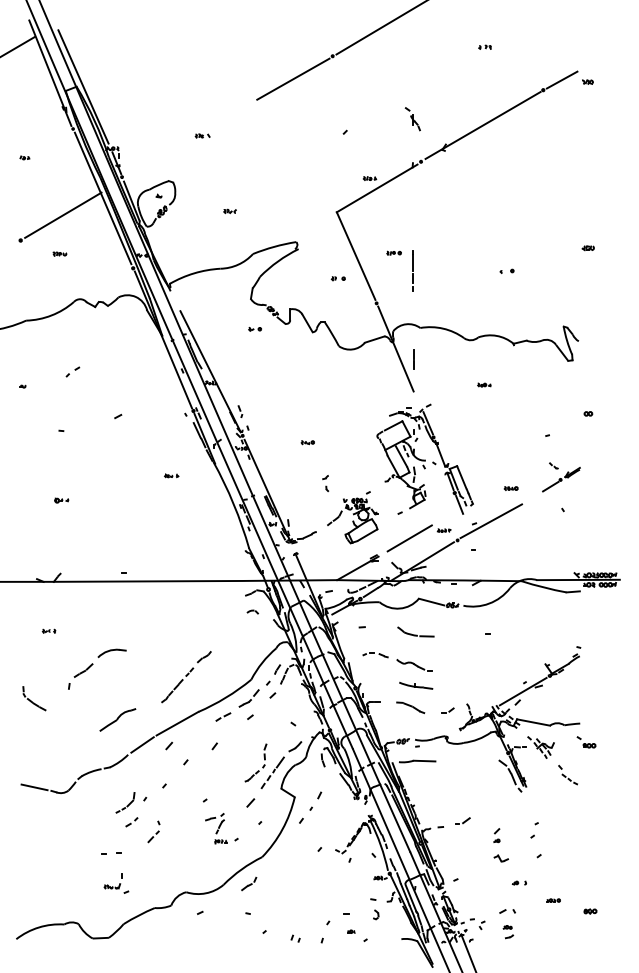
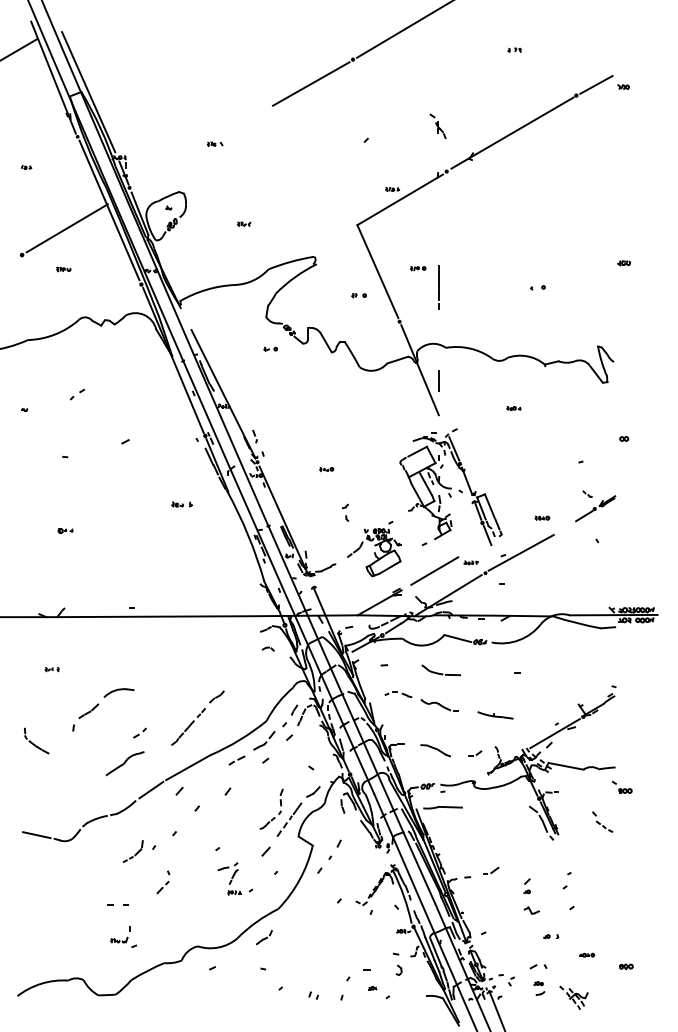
part: (171, 475) -> (182, 504), size x1.4
part: (416, 685) -> (495, 715), moved
part: (540, 747) -> (573, 997), moved
part: (131, 821) -> (139, 732), moved

